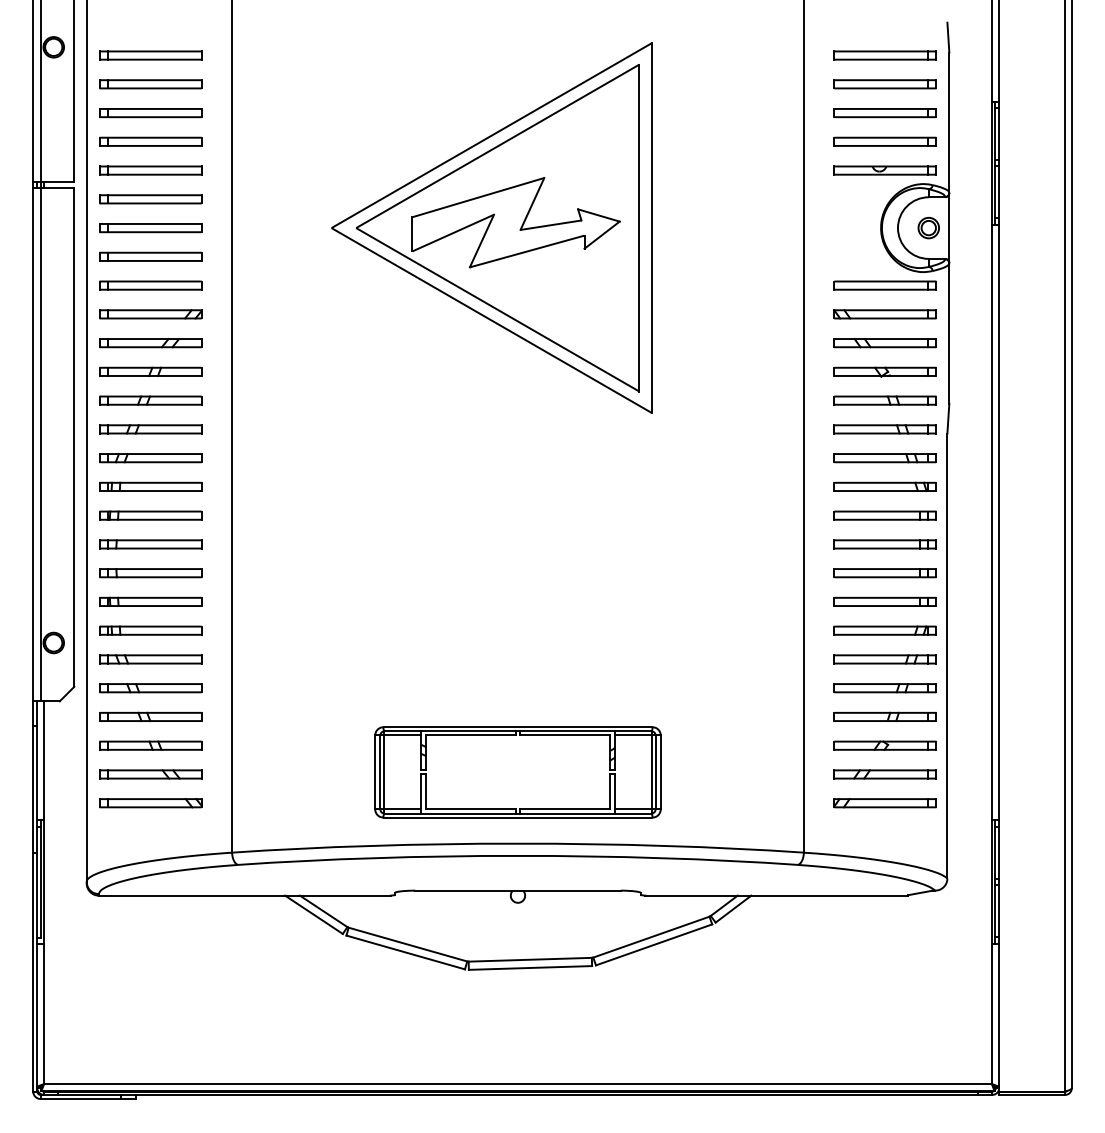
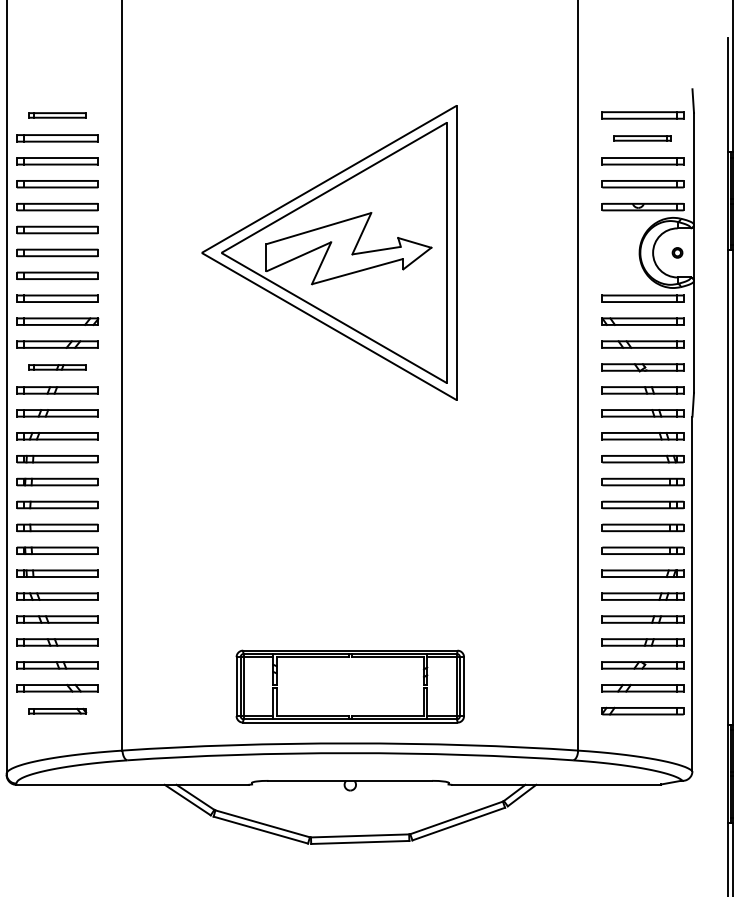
part: (150, 55) -> (57, 115), size x0.7
part: (884, 84) -> (642, 138), size x0.7
part: (928, 227) -> (677, 252), size x0.6
part: (150, 371) -> (57, 367), size x0.7
part: (150, 803) -> (57, 711), size x0.7

